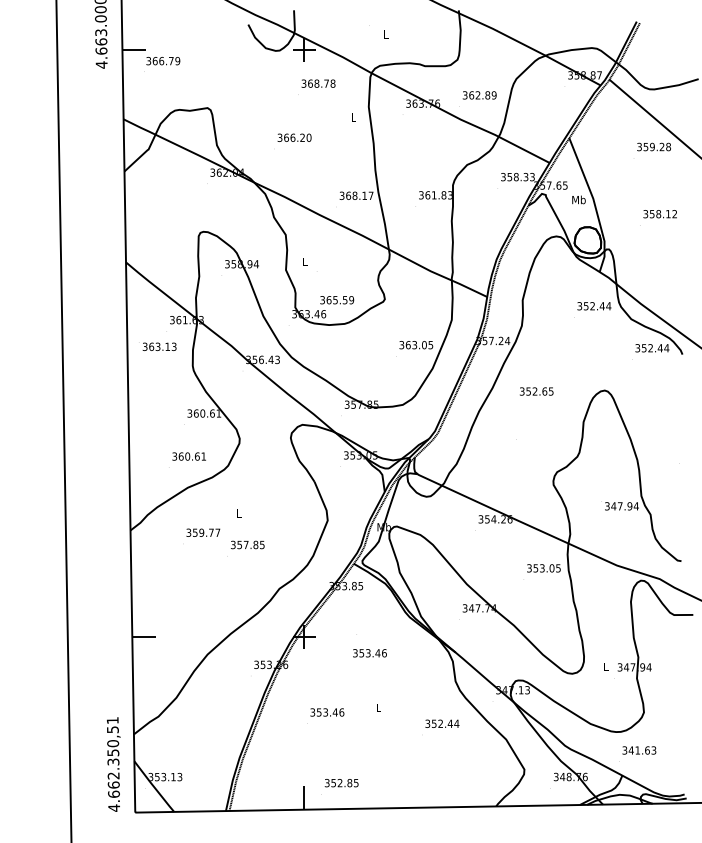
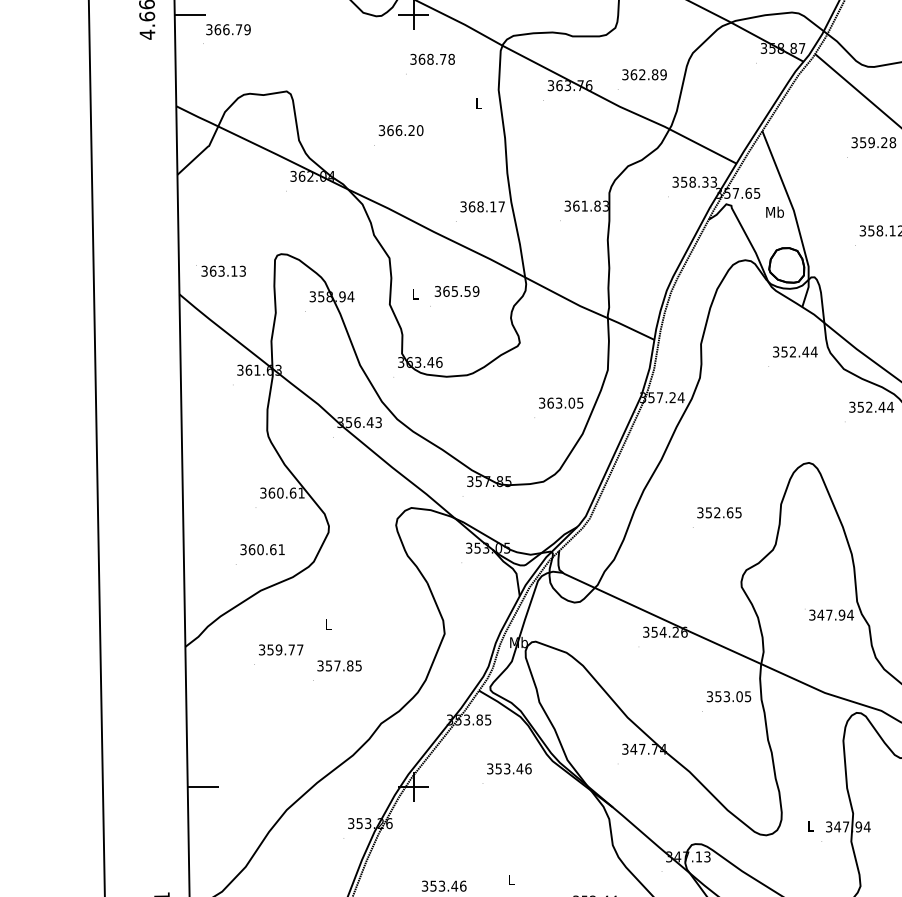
text: (337, 300) -> (457, 291), moved
text: (157, 346) -> (220, 270), moved
text: (536, 391) -> (719, 512), moved
text: (369, 653) -> (508, 769), moved

